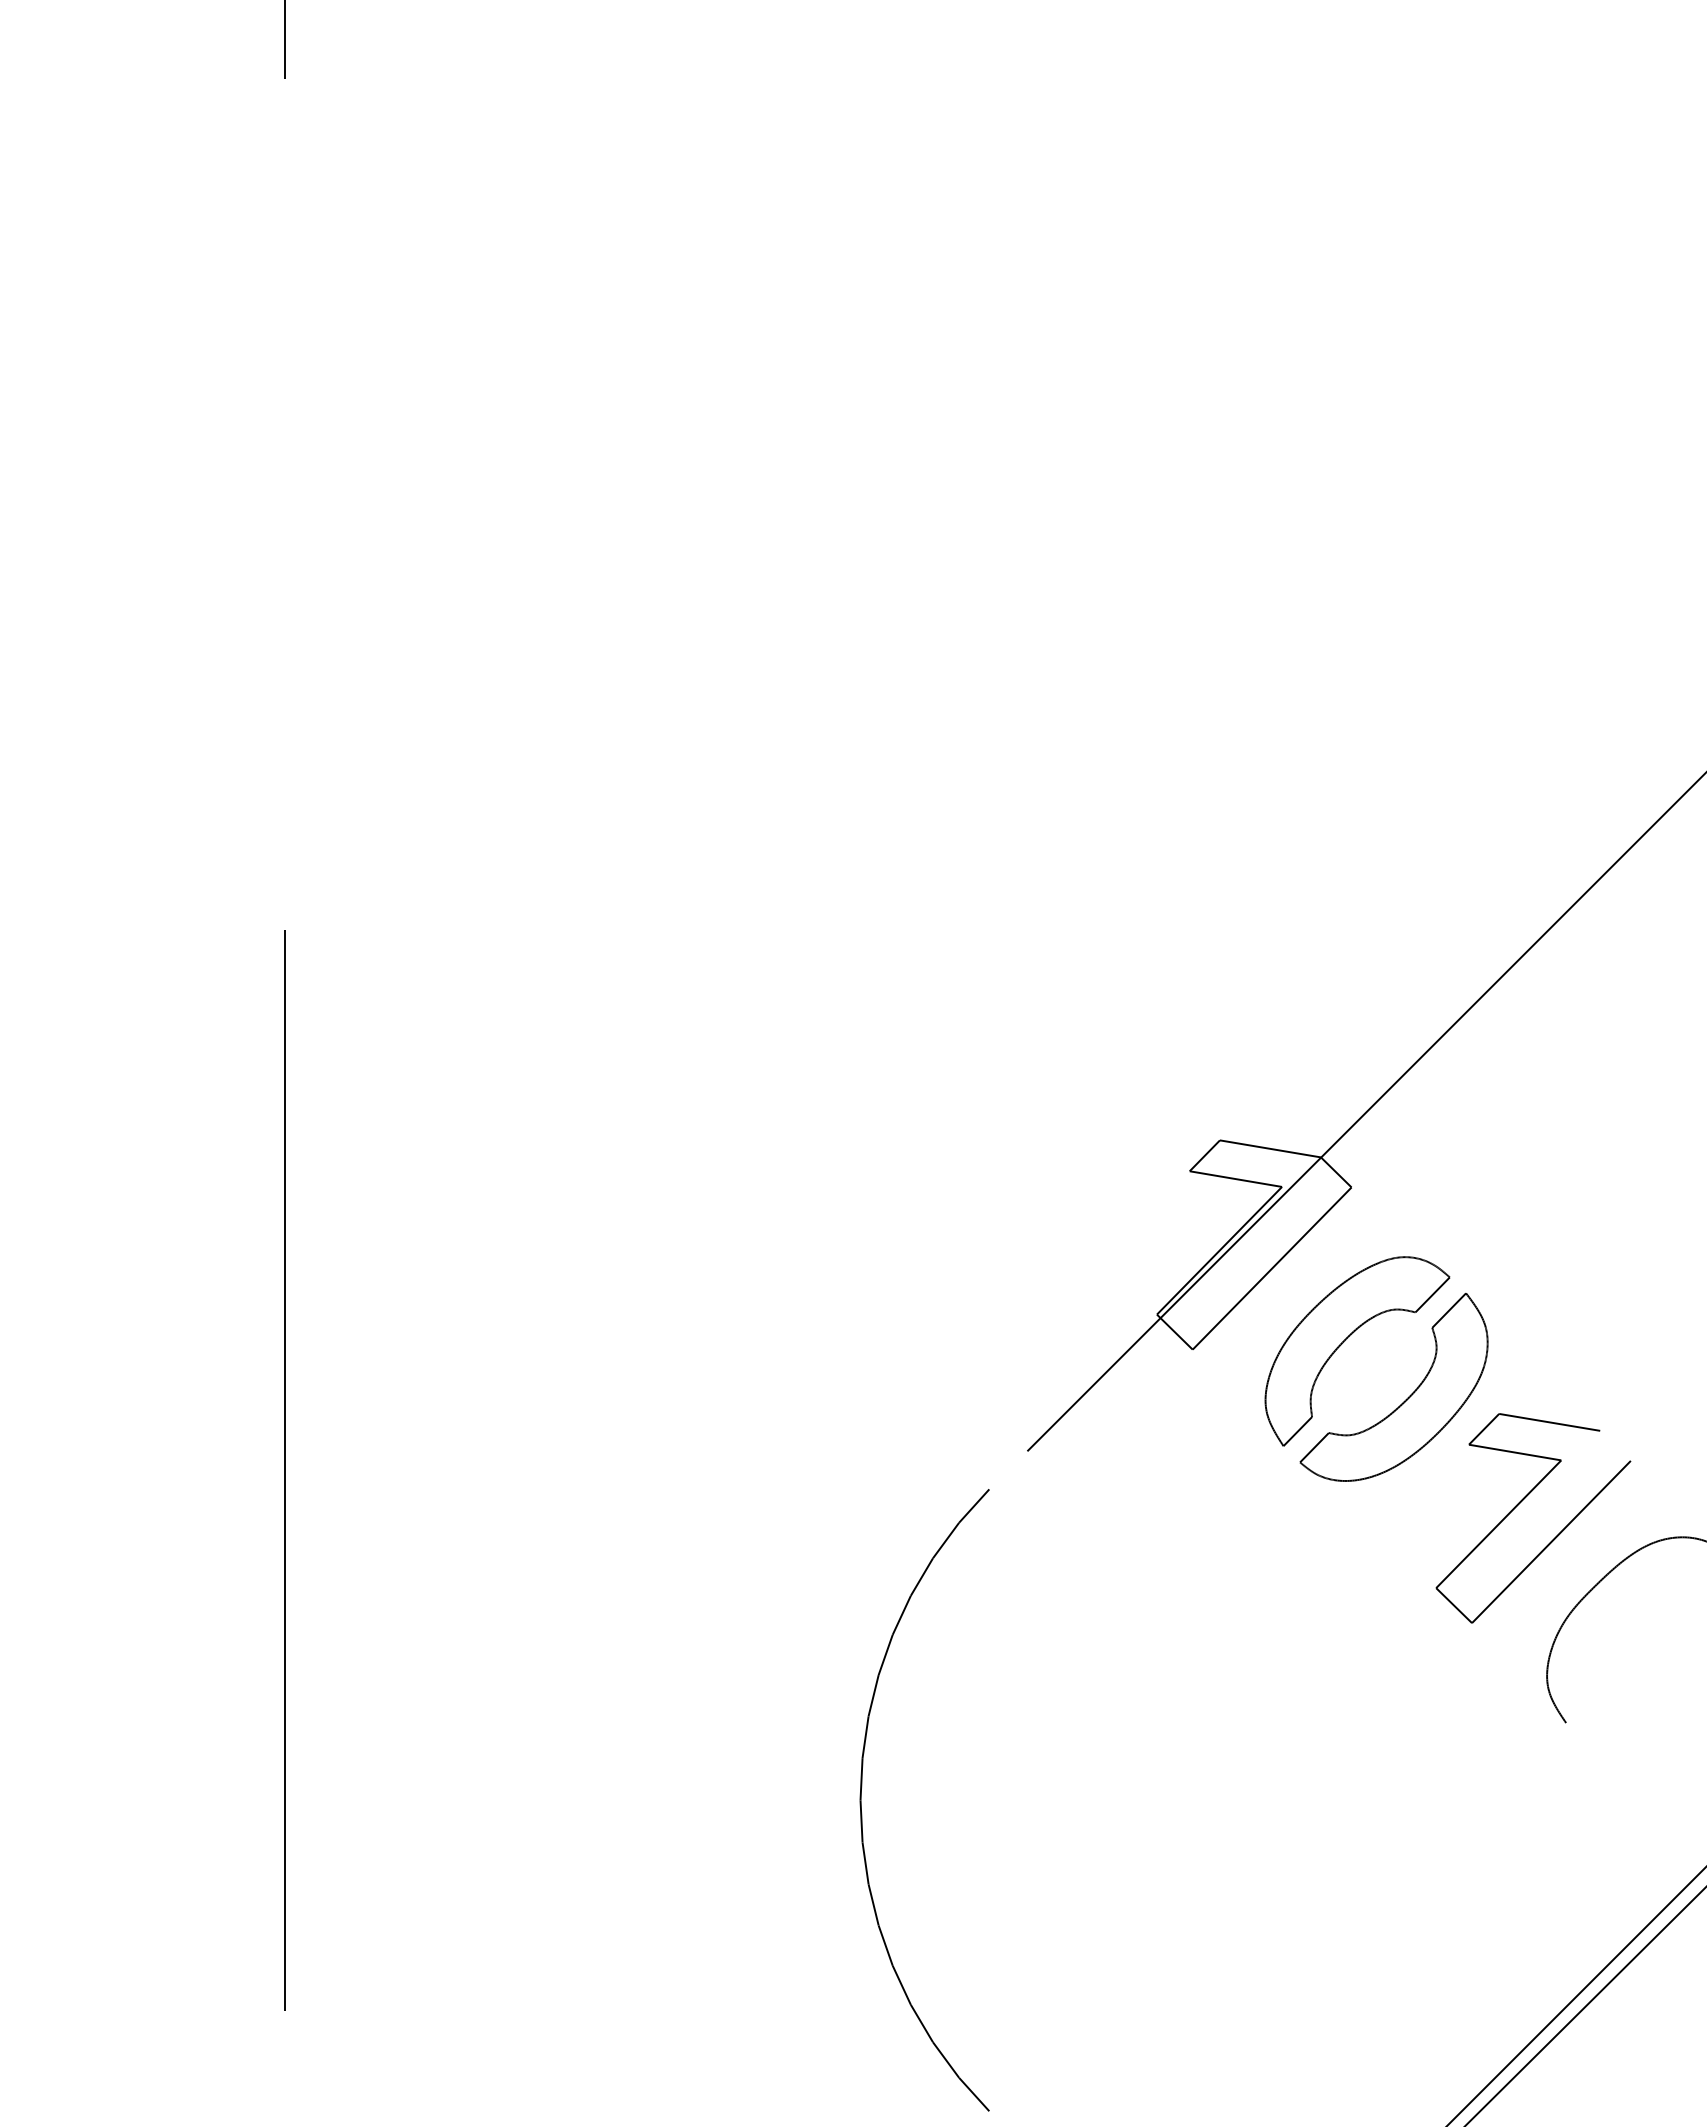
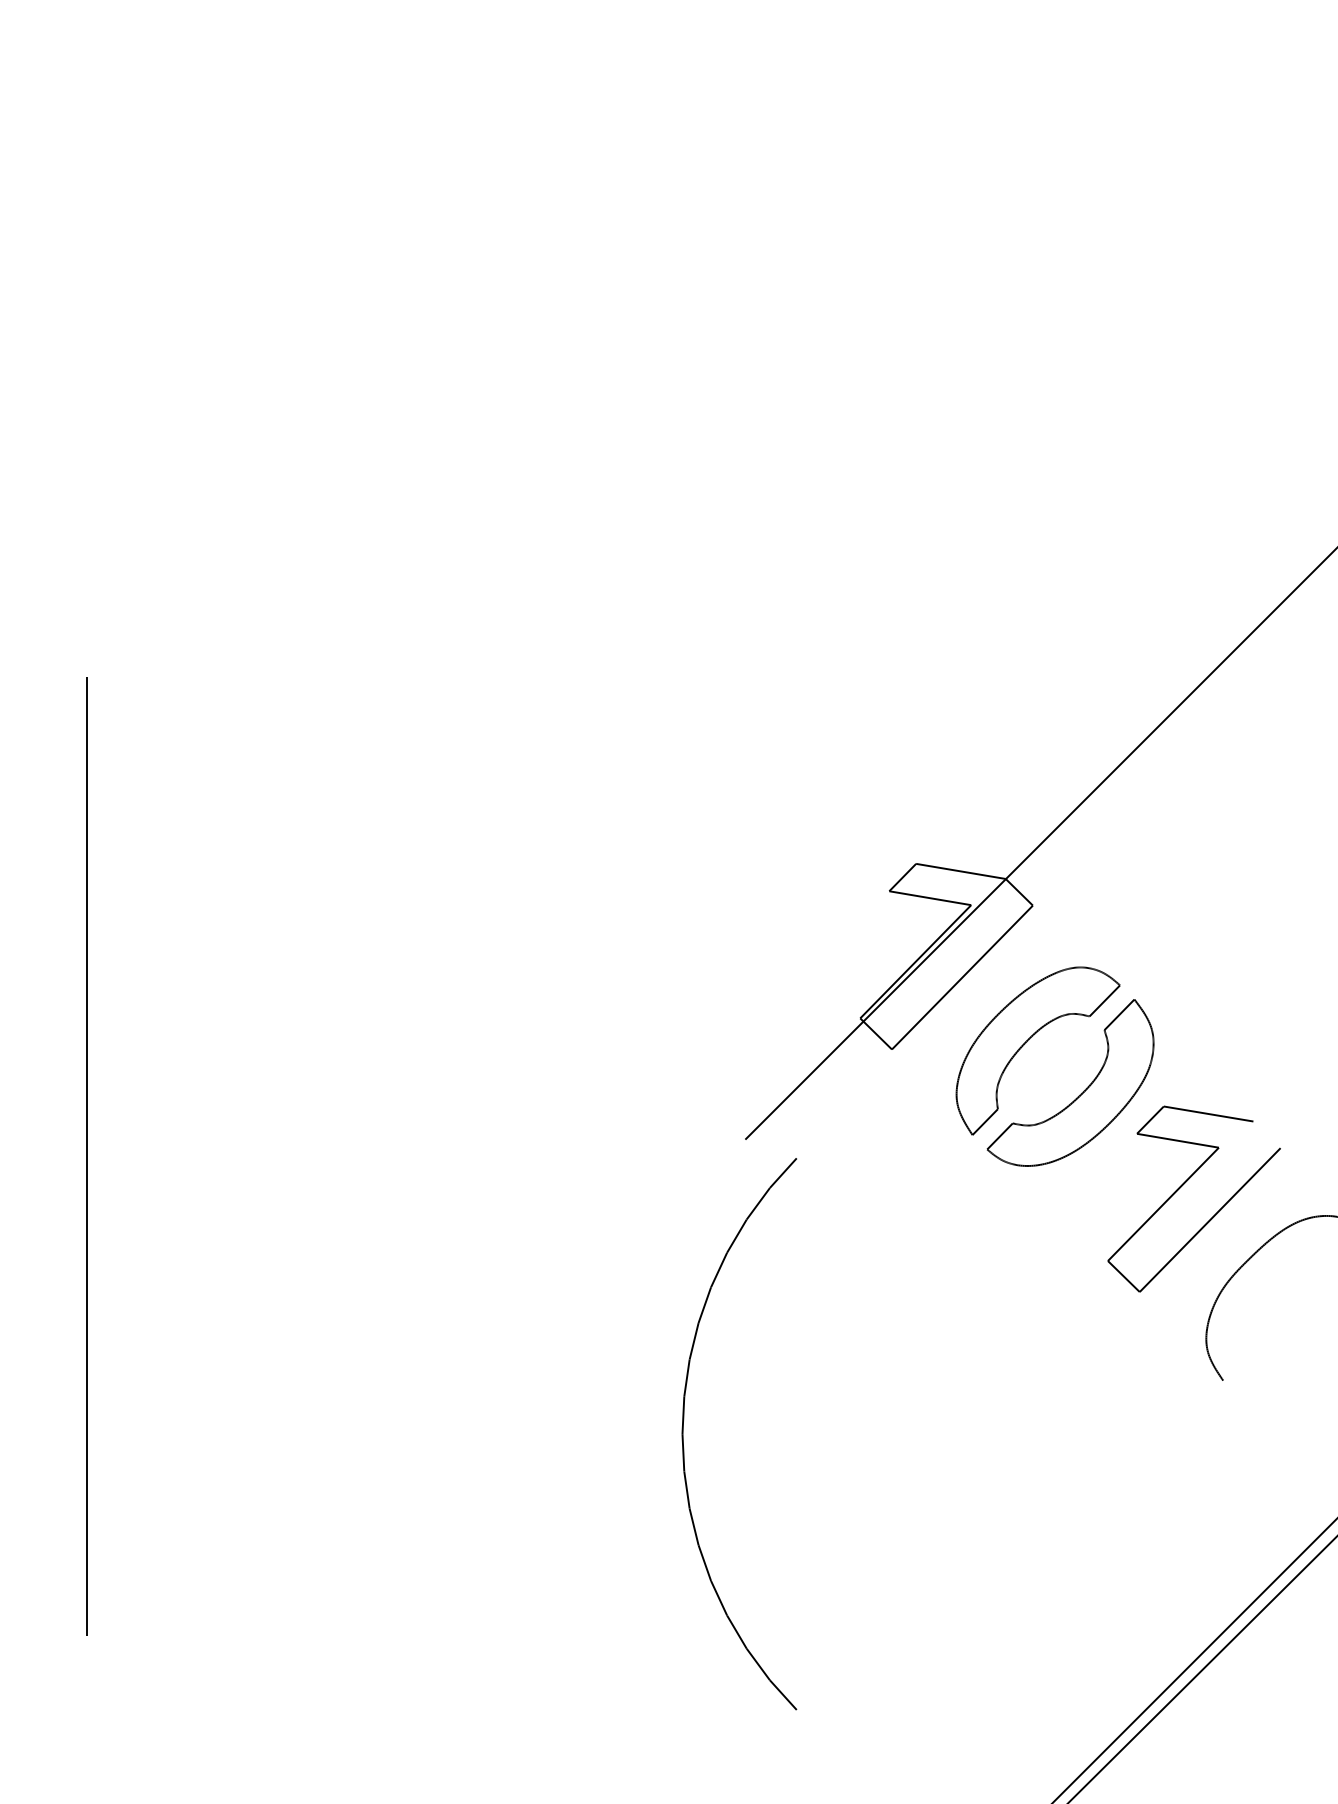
arc: (861, 1800) -> (683, 1434), moved

